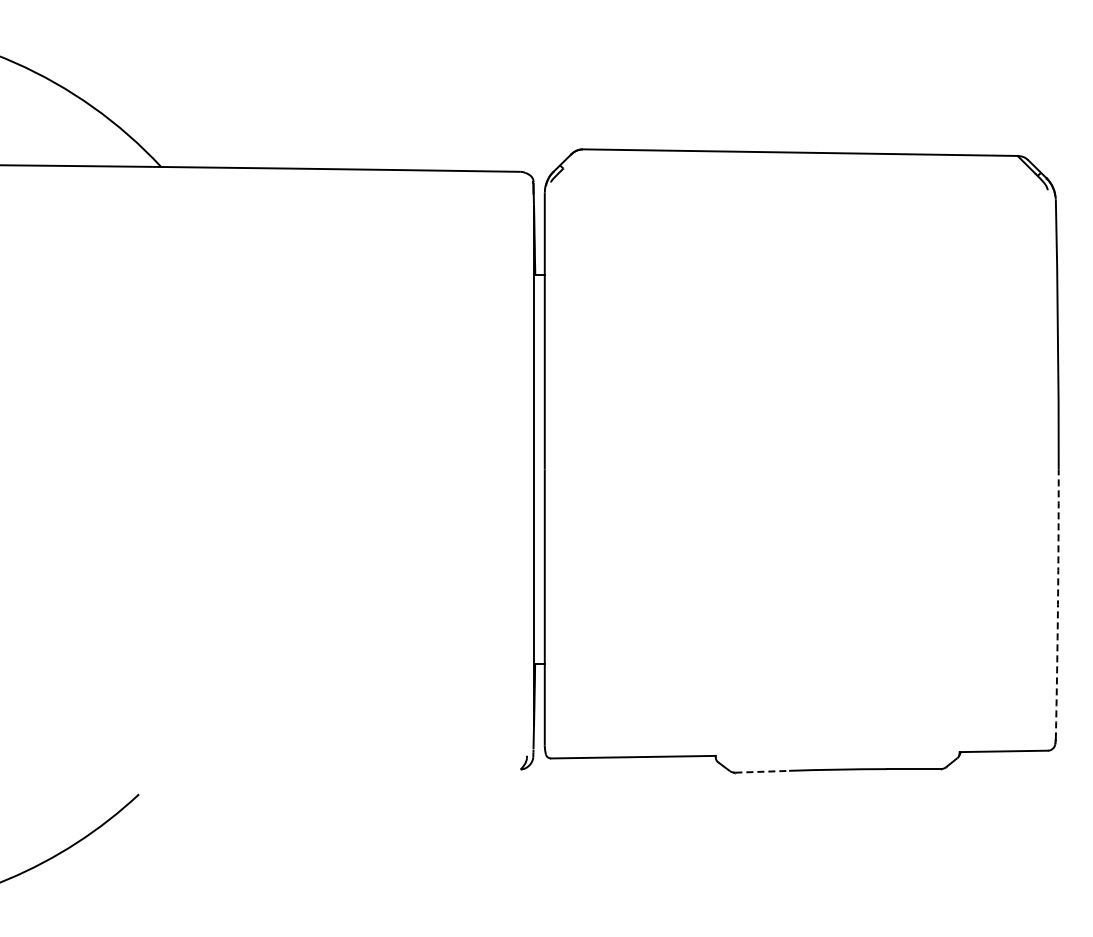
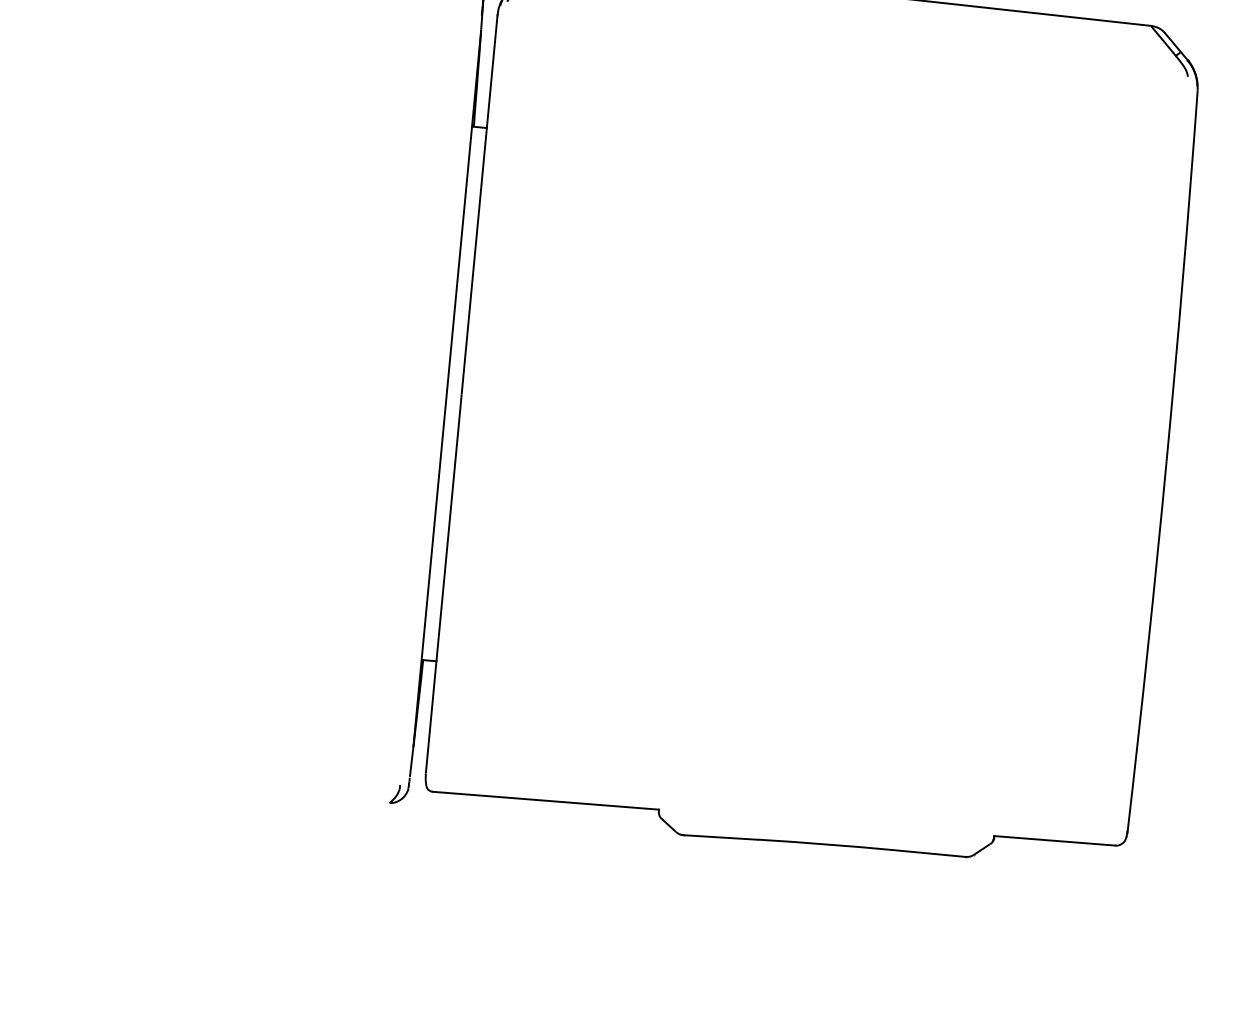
arc: (1057, 604) -> (1147, 646), dashed -> solid
line: (762, 771) -> (721, 837), dashed -> solid

